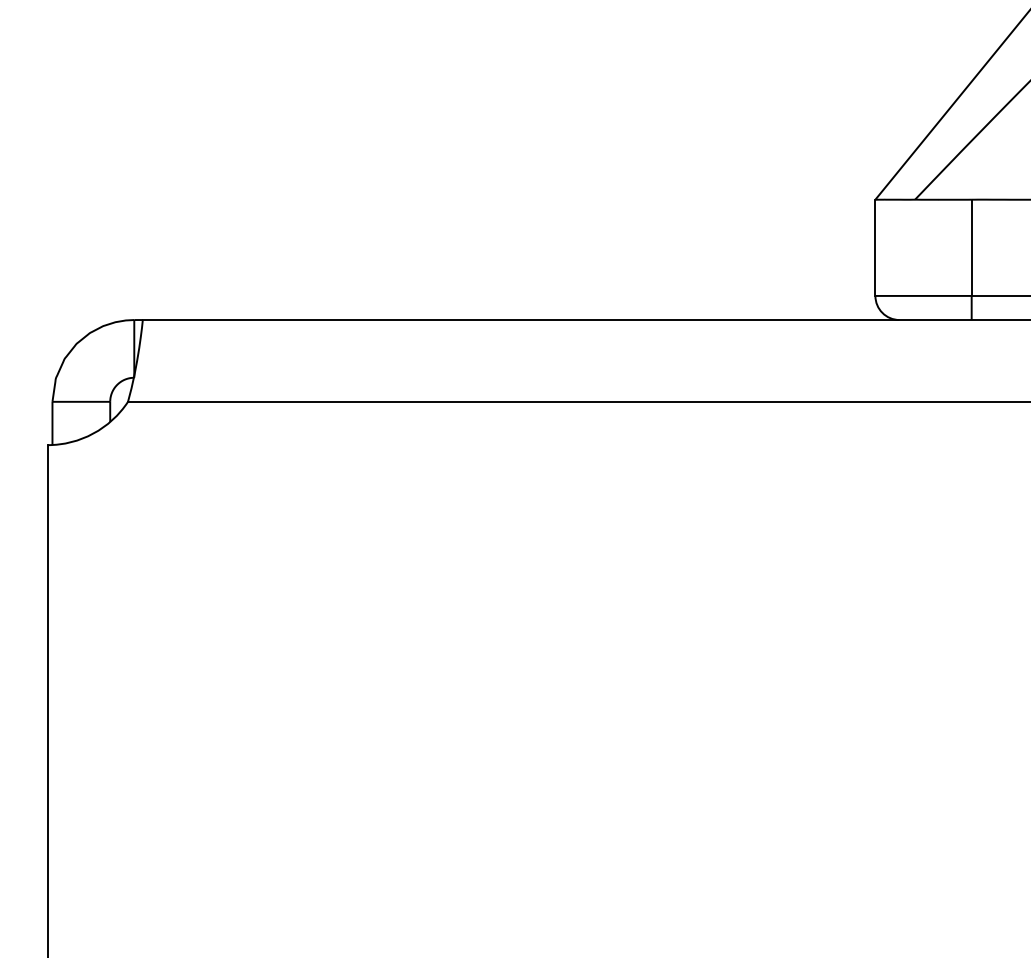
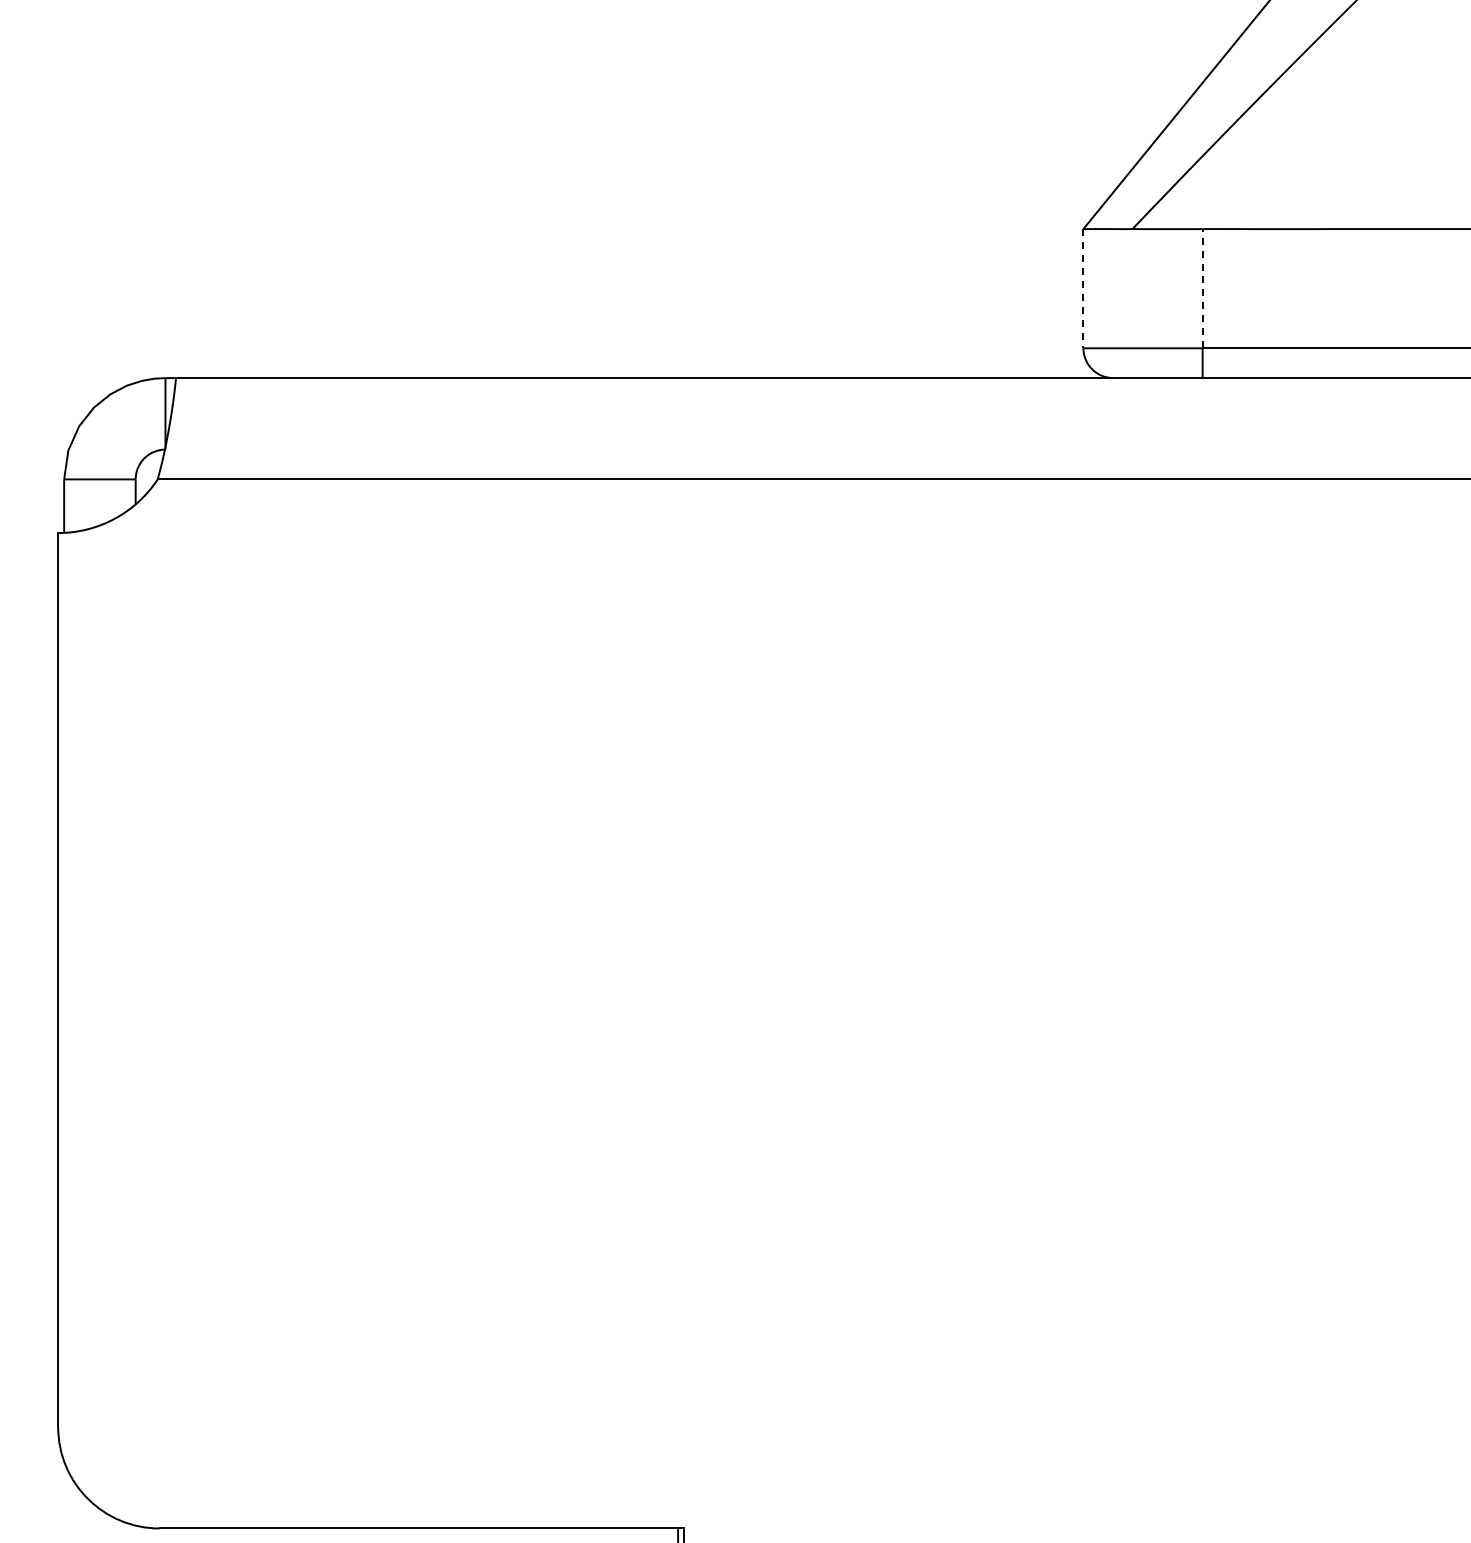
line: (875, 247) -> (1083, 288), solid -> dashed
line: (971, 247) -> (1202, 288), solid -> dashed

